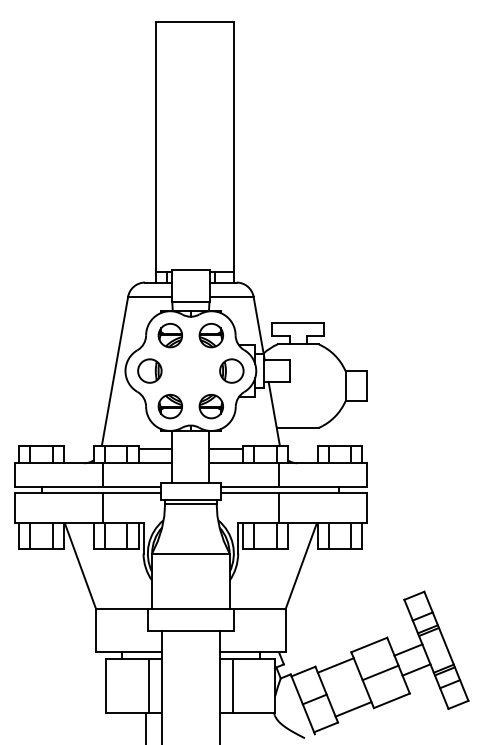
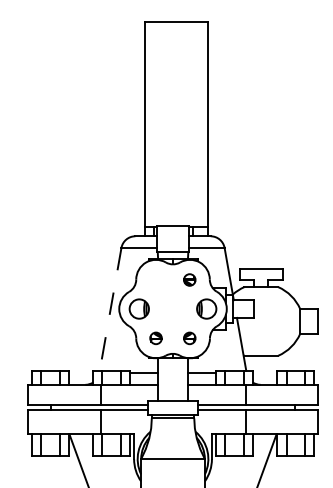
part: (169, 335) -> (155, 279), removed
part: (210, 335) -> (189, 279), size x0.6
line: (115, 371) -> (111, 309), solid -> dashed
part: (169, 406) -> (155, 338), size x0.6
part: (210, 406) -> (189, 338), size x0.6

